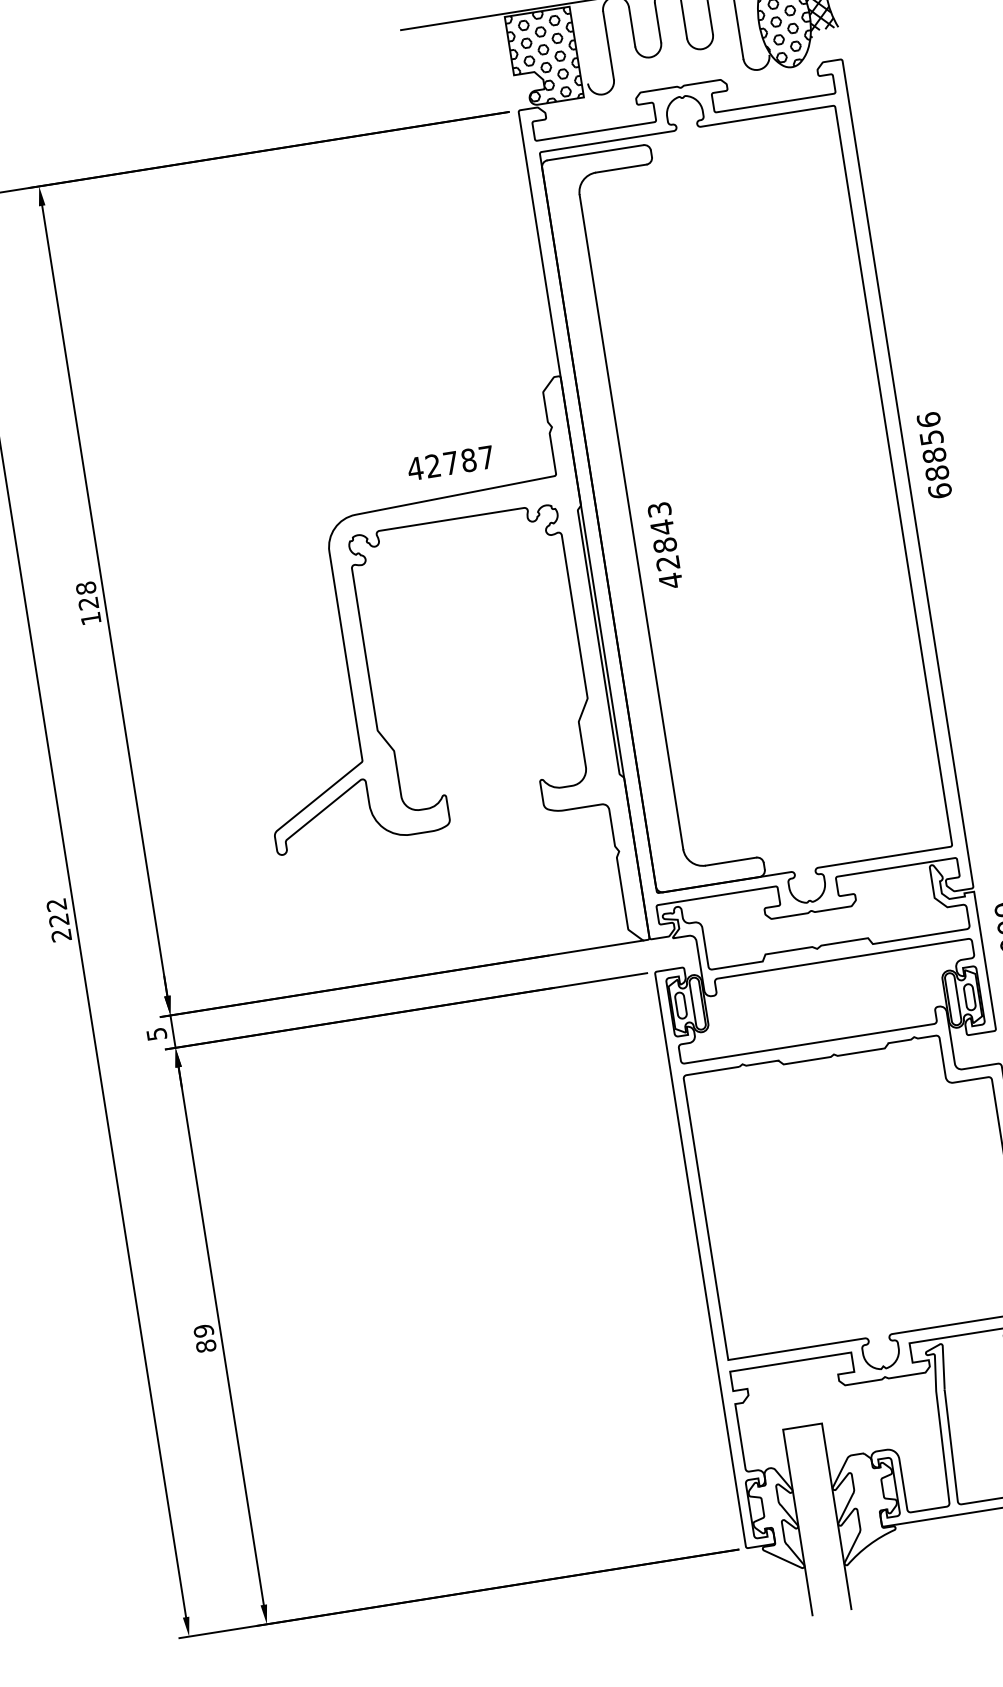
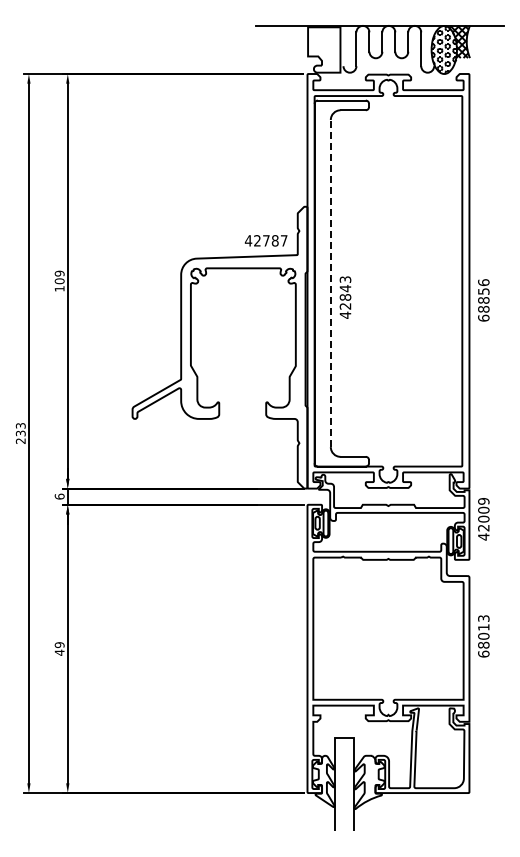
hatch: (544, 56) -> (324, 49), removed
text: (933, 455) -> (483, 300), moved
text: (449, 462) -> (265, 240), moved
line: (630, 522) -> (330, 283), solid -> dashed
text: (86, 595) -> (59, 277), 128 -> 109
text: (57, 912) -> (20, 429), 222 -> 233
text: (156, 1033) -> (59, 496), 5 -> 6
text: (205, 1345) -> (59, 652), 89 -> 49

